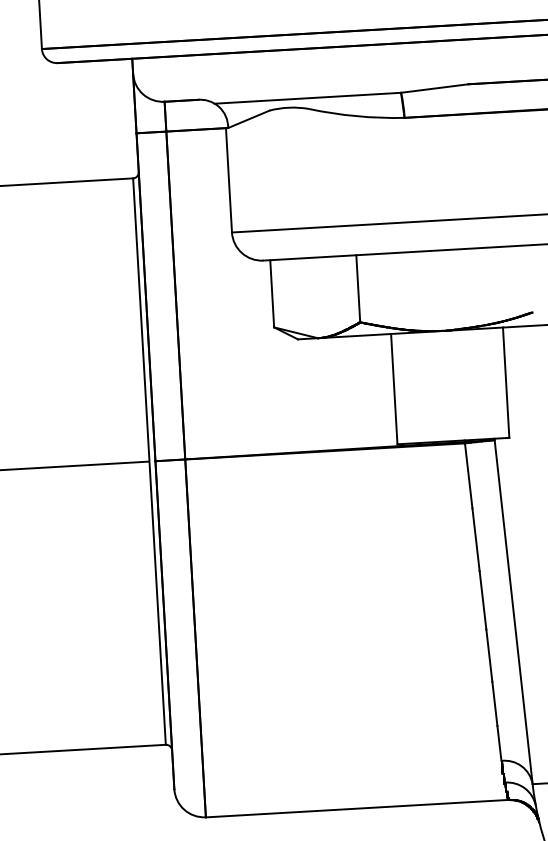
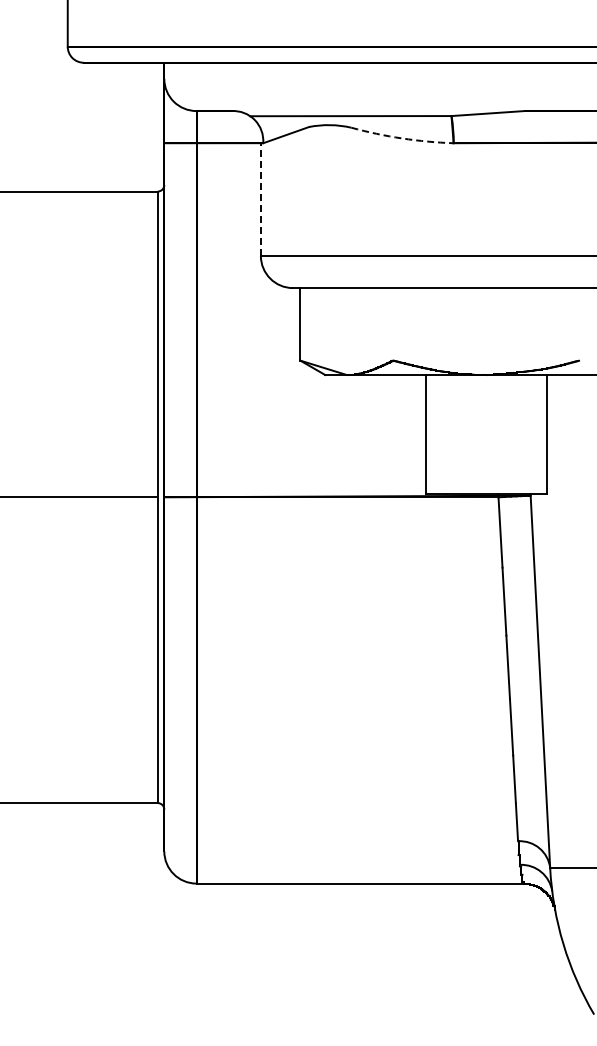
arc: (356, 116) -> (402, 138), solid -> dashed
line: (228, 180) -> (260, 199), solid -> dashed
line: (358, 288) -> (393, 324), removed

